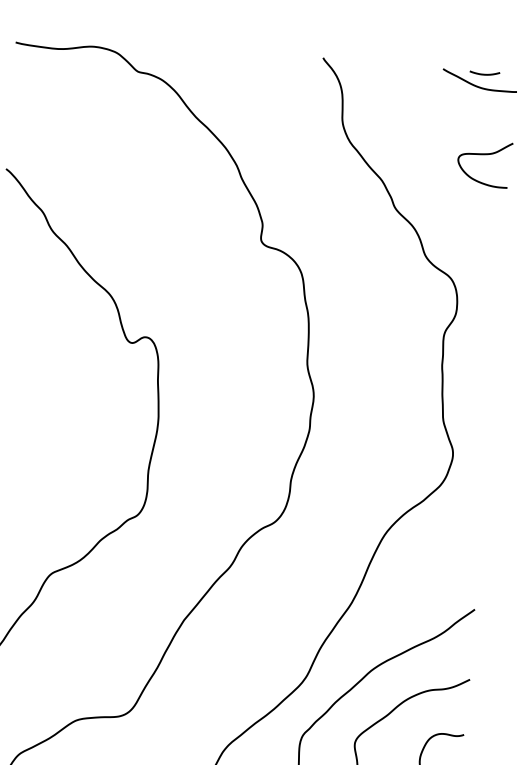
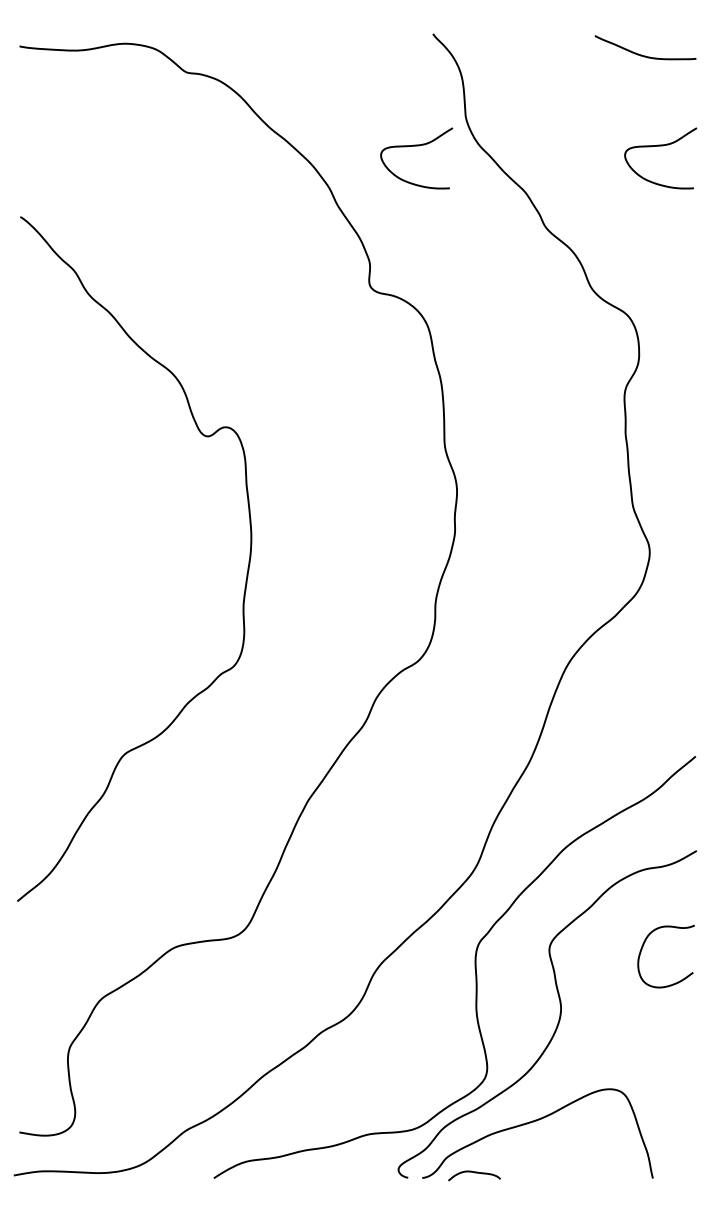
curve: (484, 74) -> (650, 38), removed
curve: (304, 140) -> (416, 146), added

